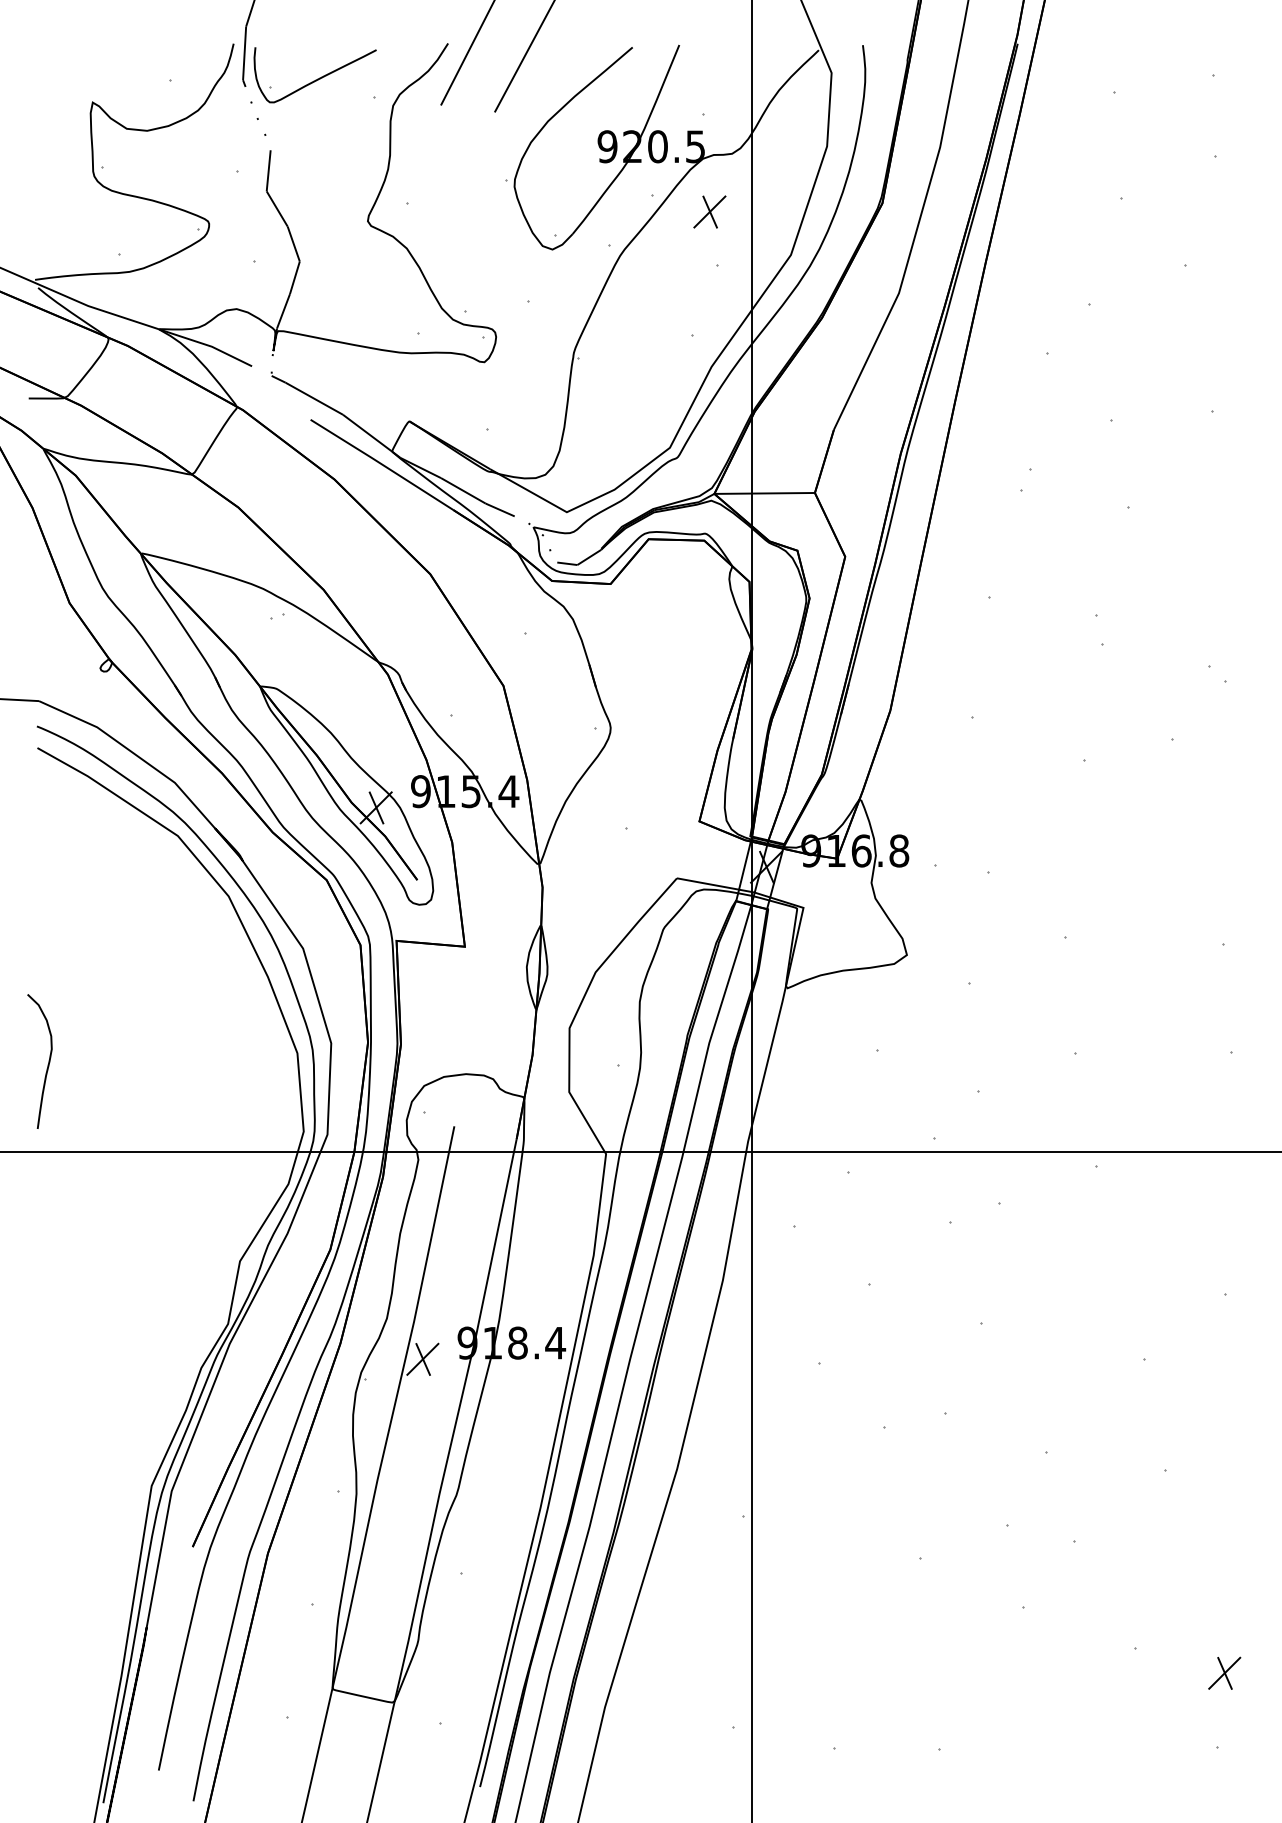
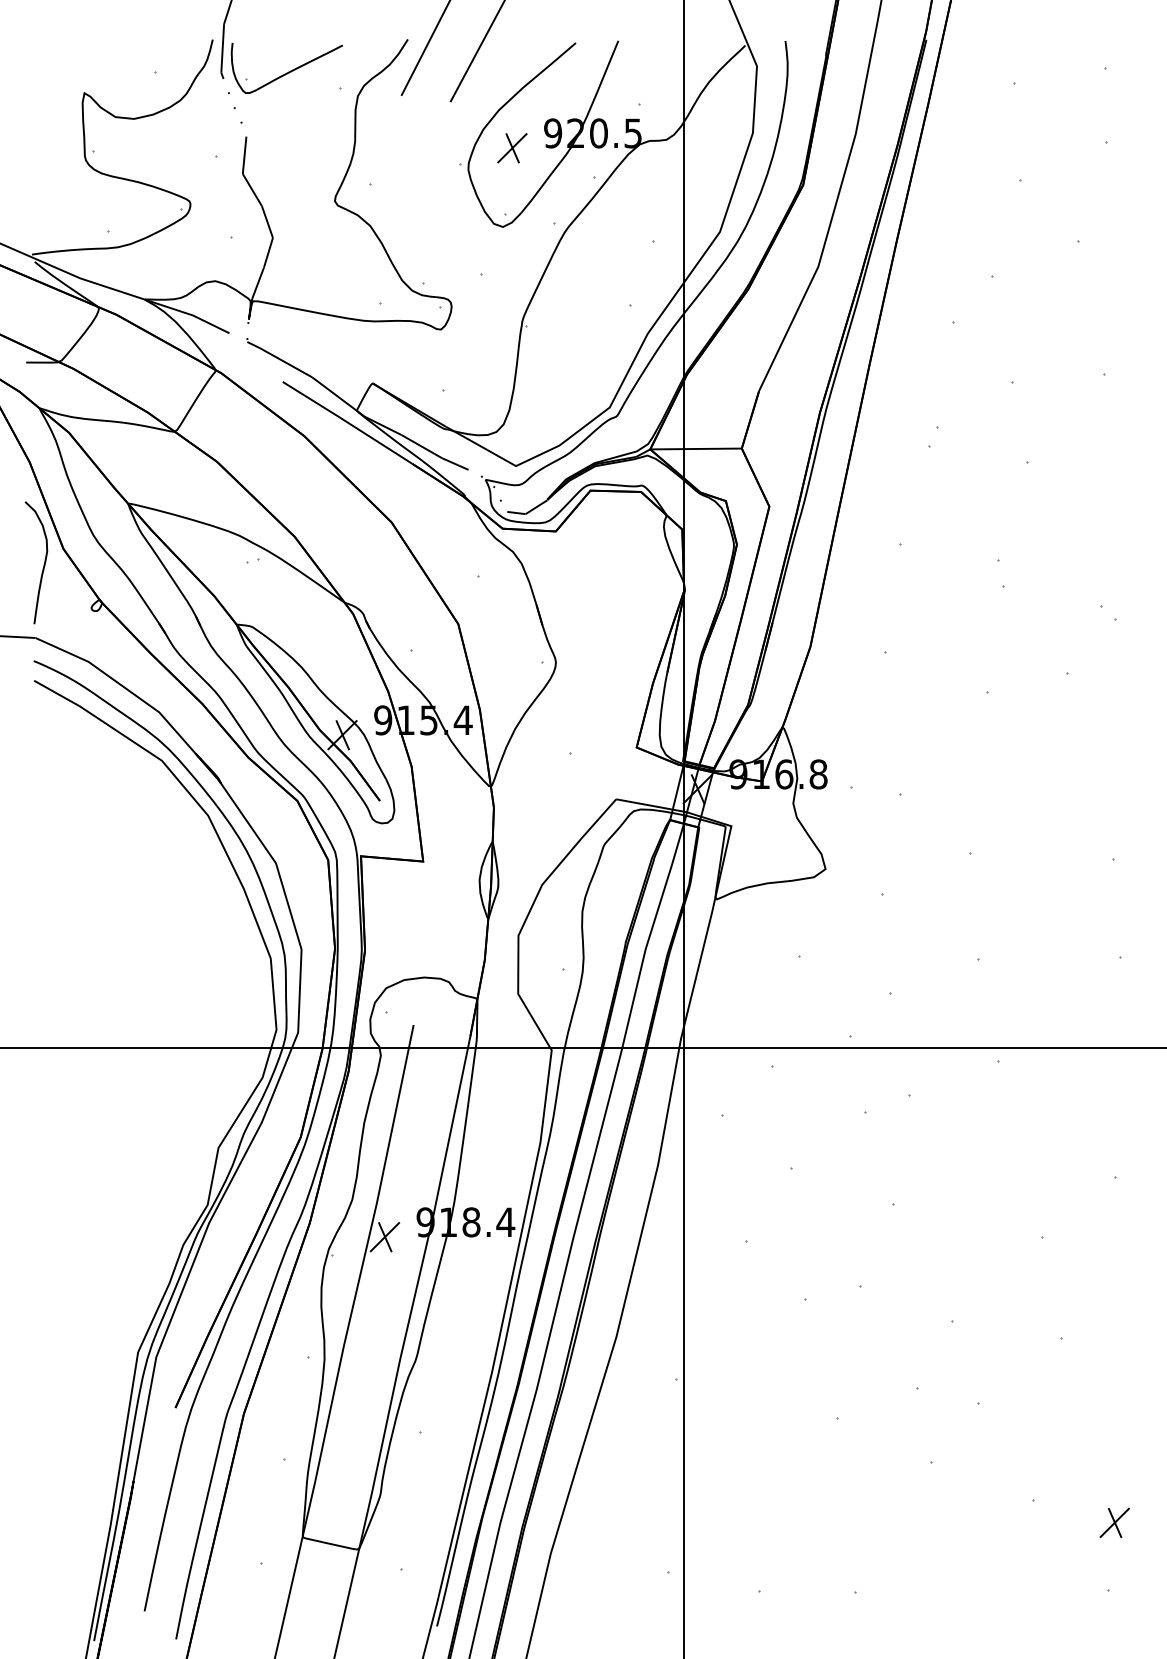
part: (709, 211) -> (512, 147), moved
curve: (47, 1064) -> (43, 565), moved

